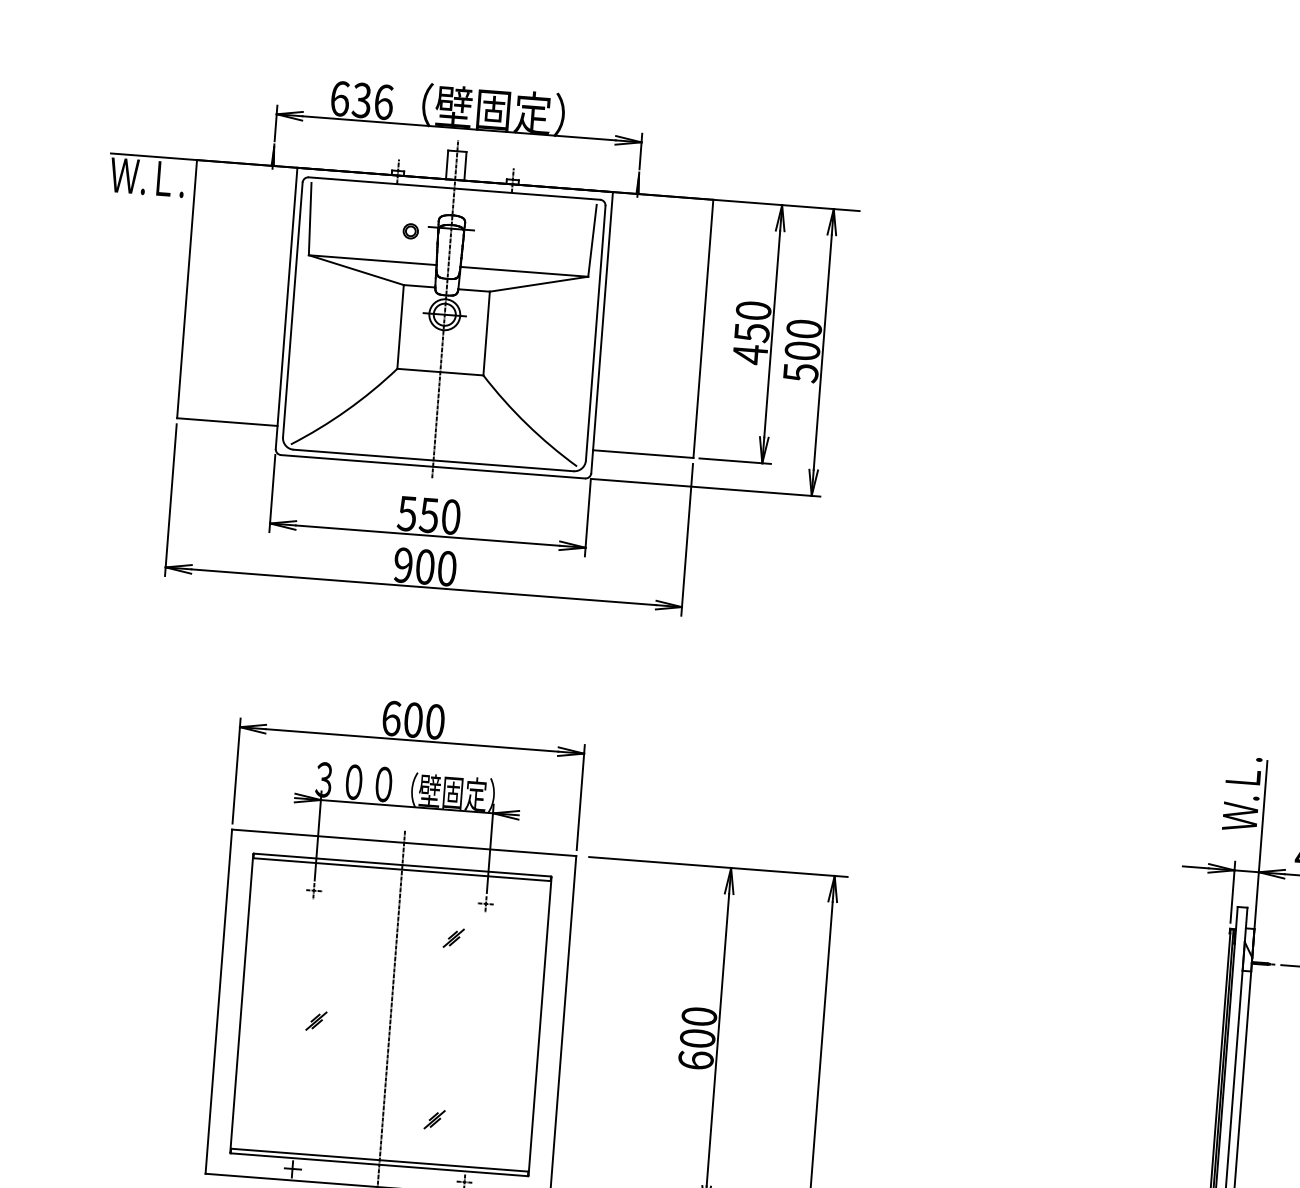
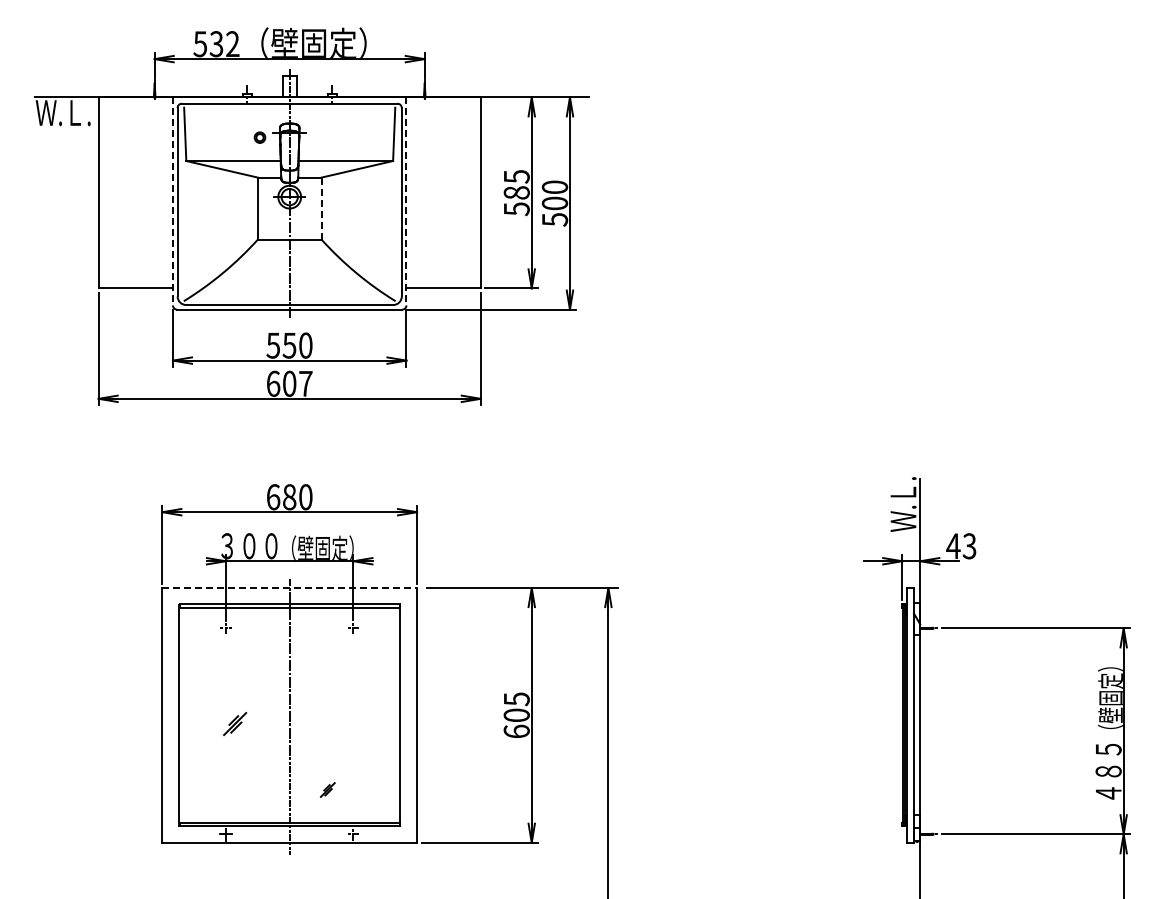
text: (361, 100) -> (216, 44), 636 -> 532
line: (285, 308) -> (172, 201), solid -> dashed
line: (602, 332) -> (406, 201), solid -> dashed
line: (486, 333) -> (321, 208), solid -> dashed
text: (751, 333) -> (516, 193), 450 -> 585
text: (425, 566) -> (289, 383), 900 -> 607
text: (413, 720) -> (289, 497), 600 -> 680
line: (405, 843) -> (290, 588), solid -> dashed
part: (453, 938) -> (331, 655), removed
text: (698, 1017) -> (516, 699), 600 -> 605
part: (316, 1021) -> (235, 724), size x1.6

